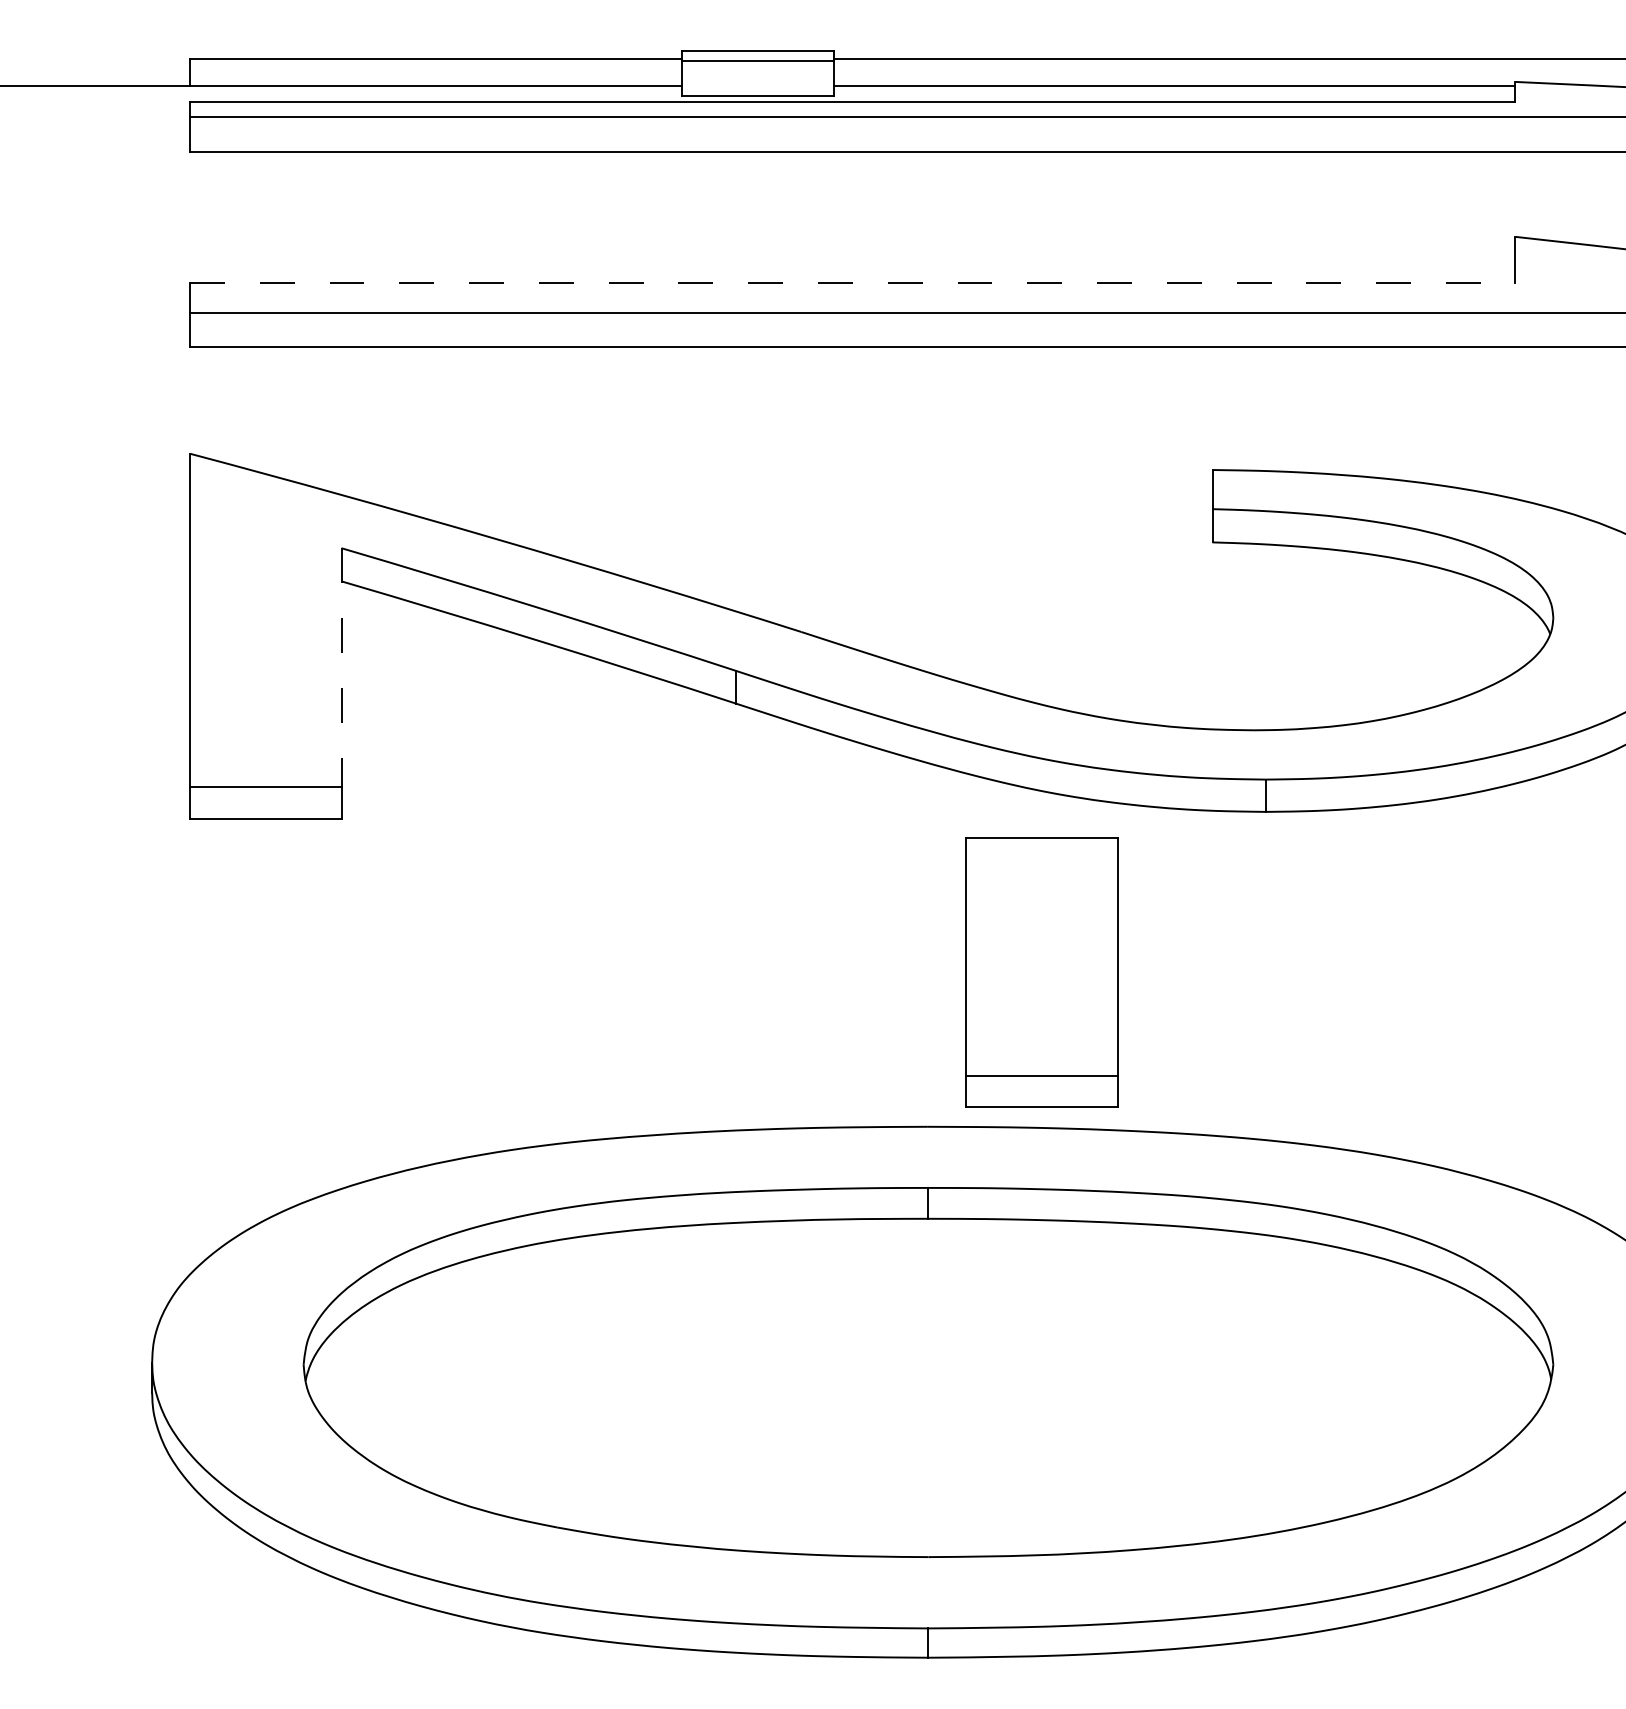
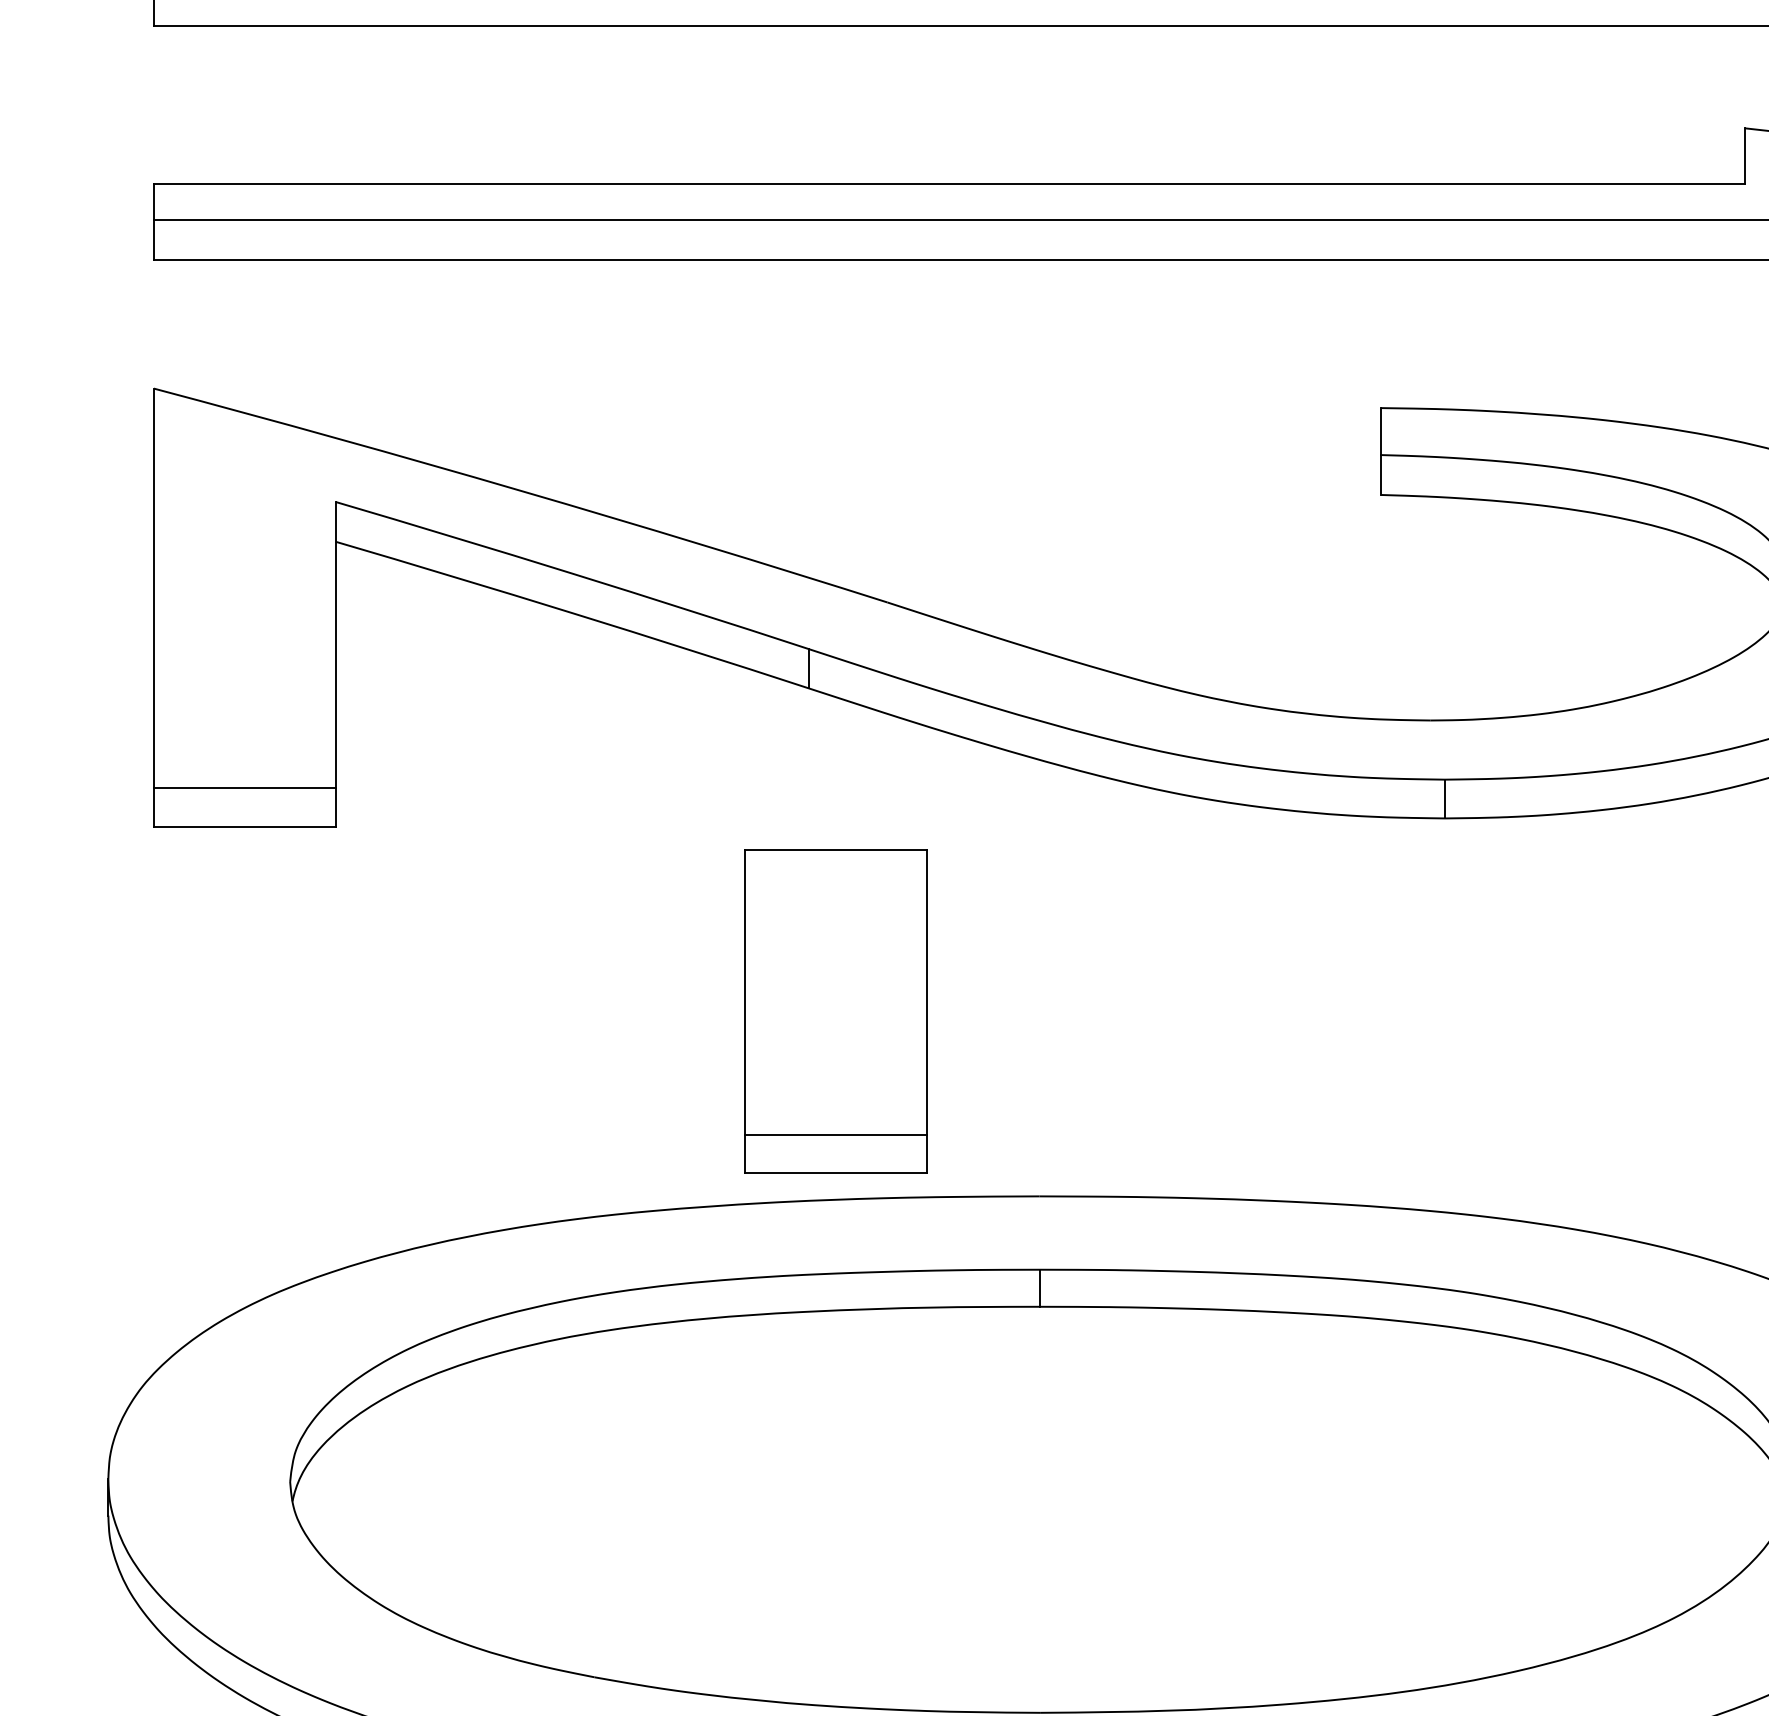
line: (852, 283) -> (948, 184), dashed -> solid
line: (341, 667) -> (335, 645), dashed -> solid
part: (1041, 972) -> (834, 1011), moved

